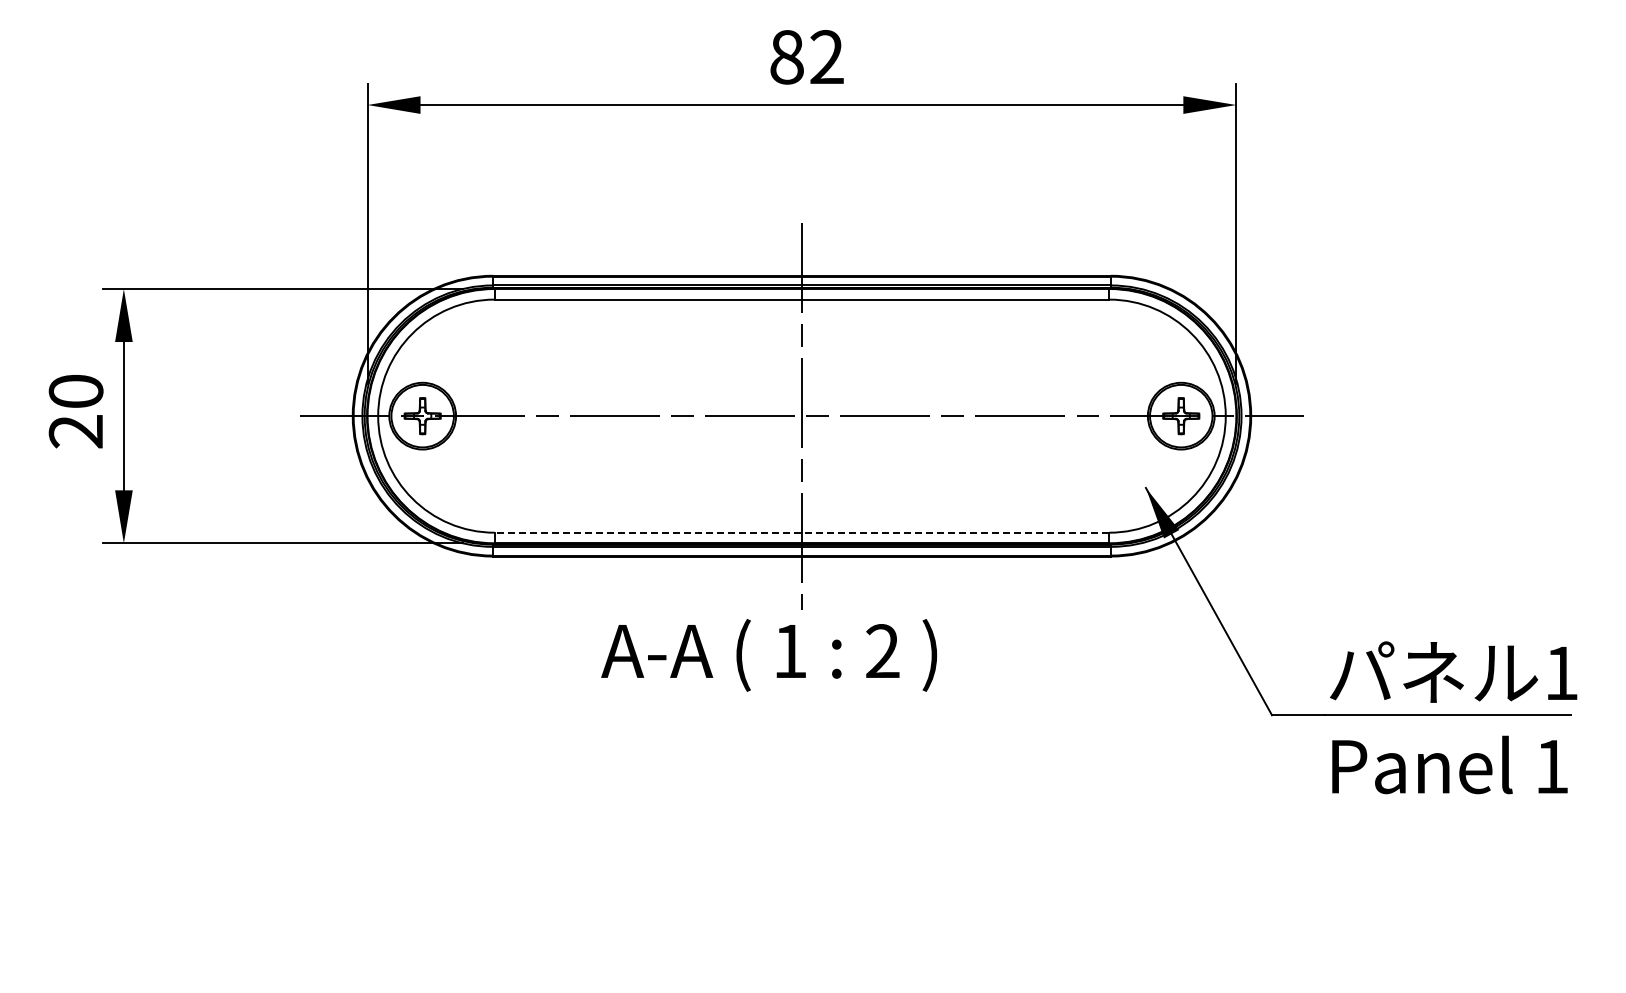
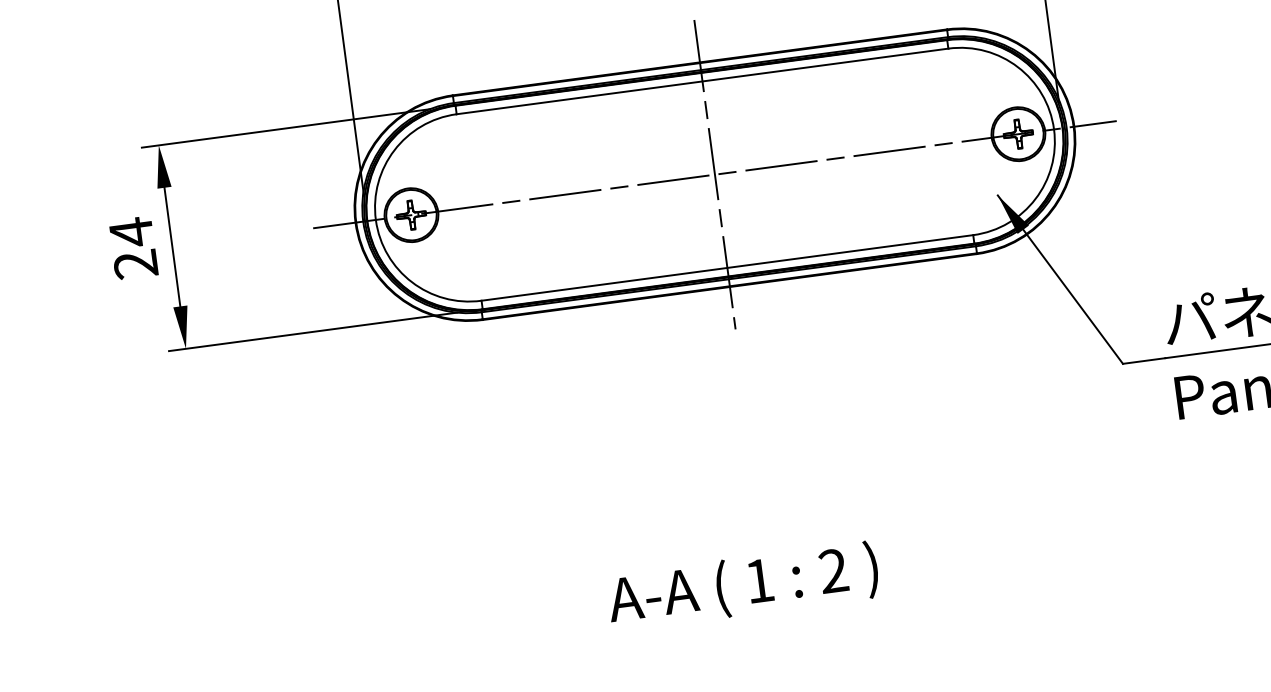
text: (75, 391) -> (131, 232), 20 -> 24
line: (801, 532) -> (726, 267), dashed -> solid
text: (769, 655) -> (743, 586), moved

